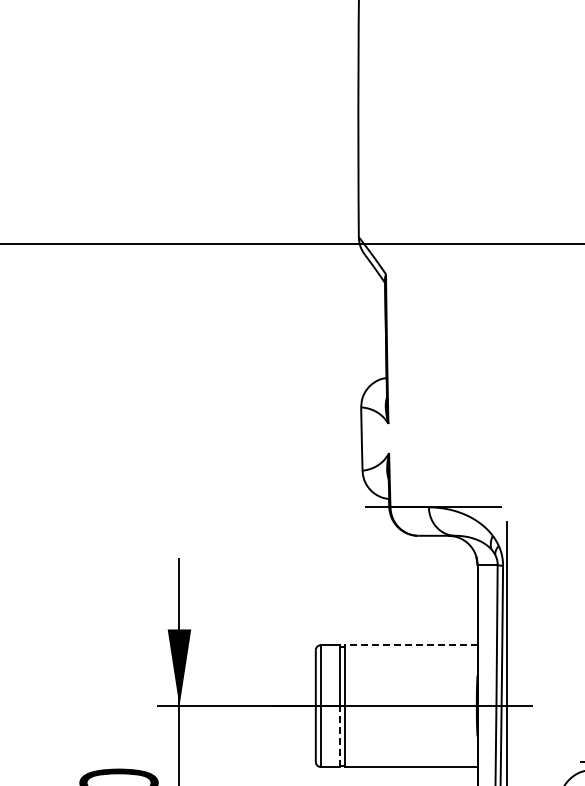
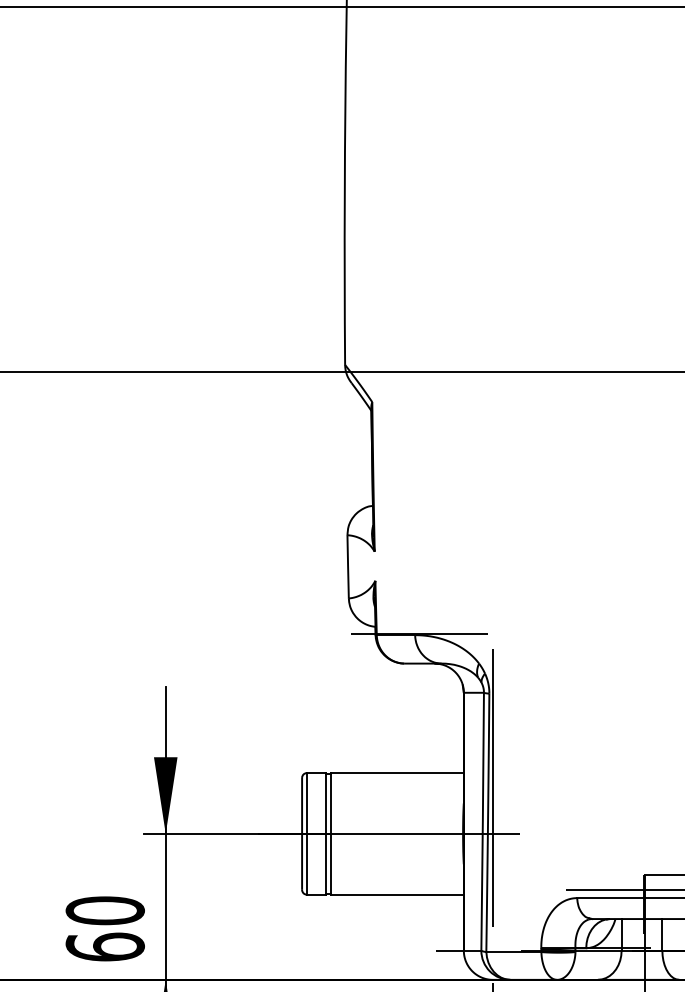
line: (411, 645) -> (397, 773), dashed -> solid
line: (340, 735) -> (326, 863), dashed -> solid

